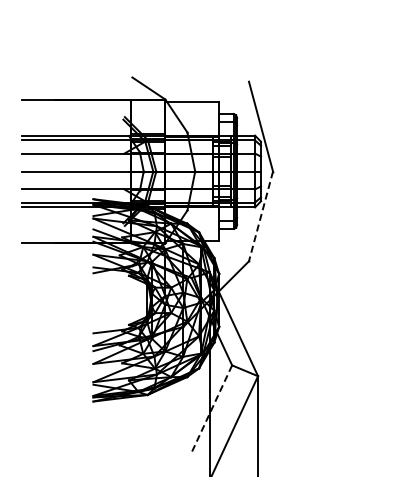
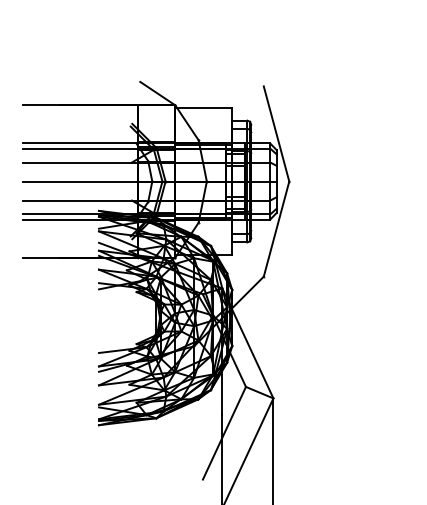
line: (260, 216) -> (276, 229), dashed -> solid
line: (211, 409) -> (224, 433), dashed -> solid

